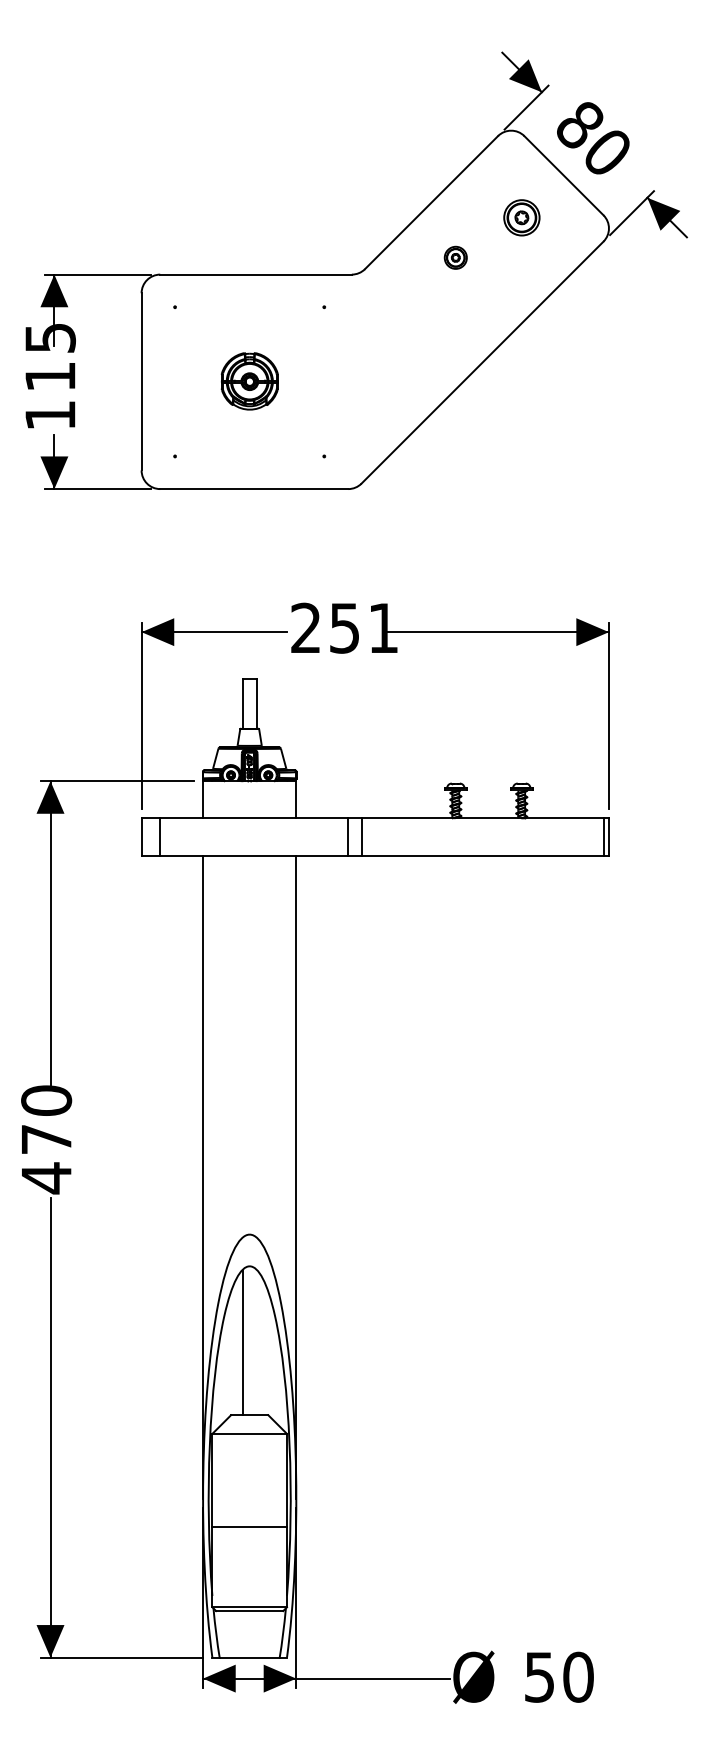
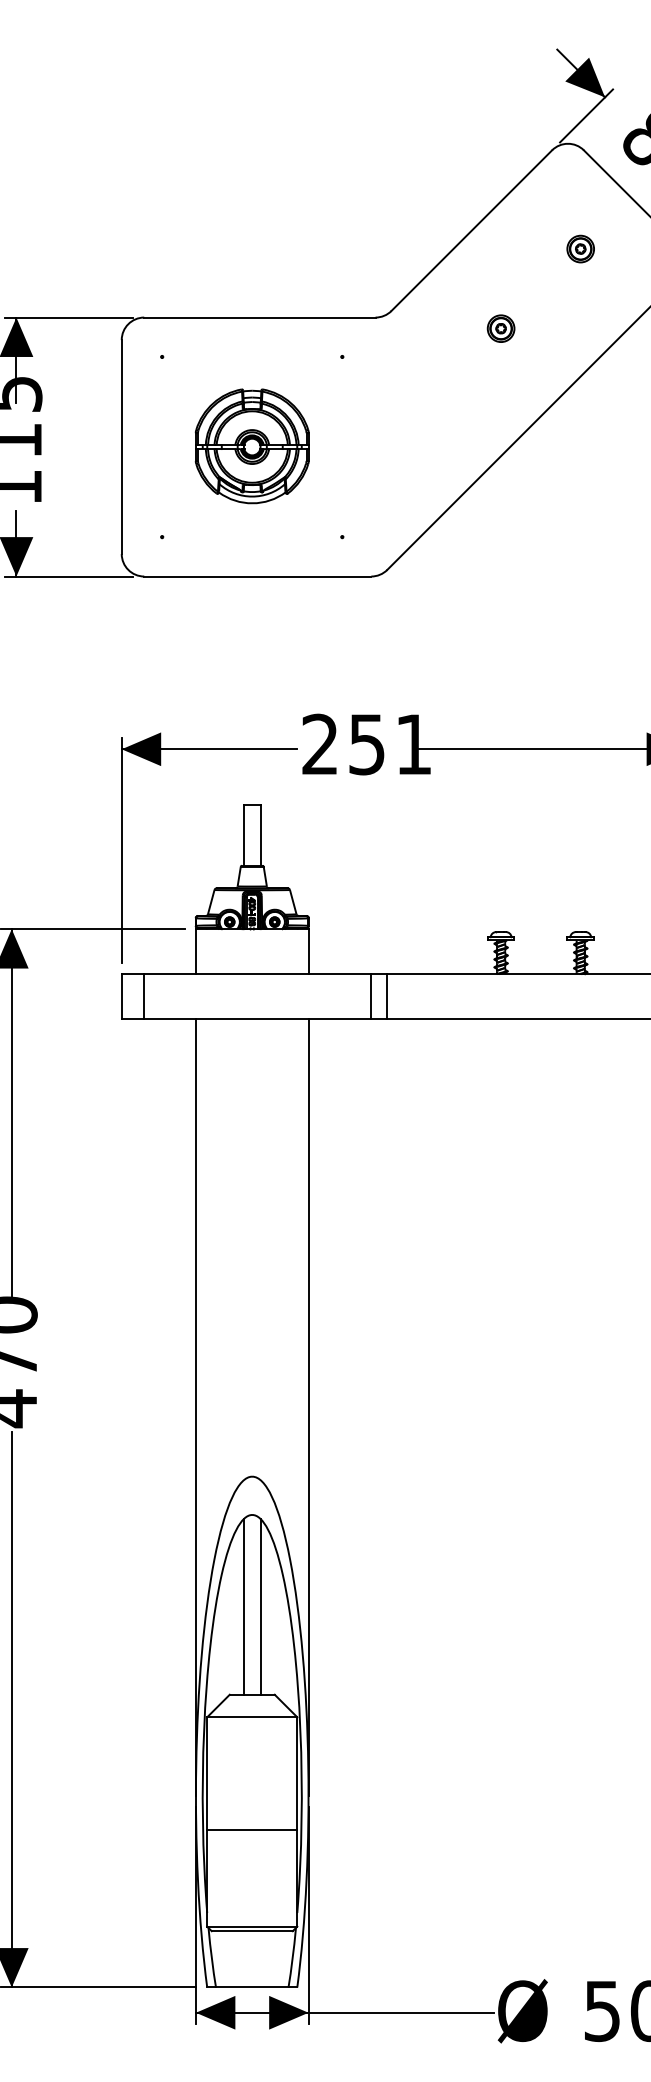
part: (521, 217) -> (580, 248), size x0.62
part: (455, 257) -> (500, 328), moved
part: (249, 381) -> (252, 446), size x1.67
line: (256, 1342) -> (260, 1606), added

